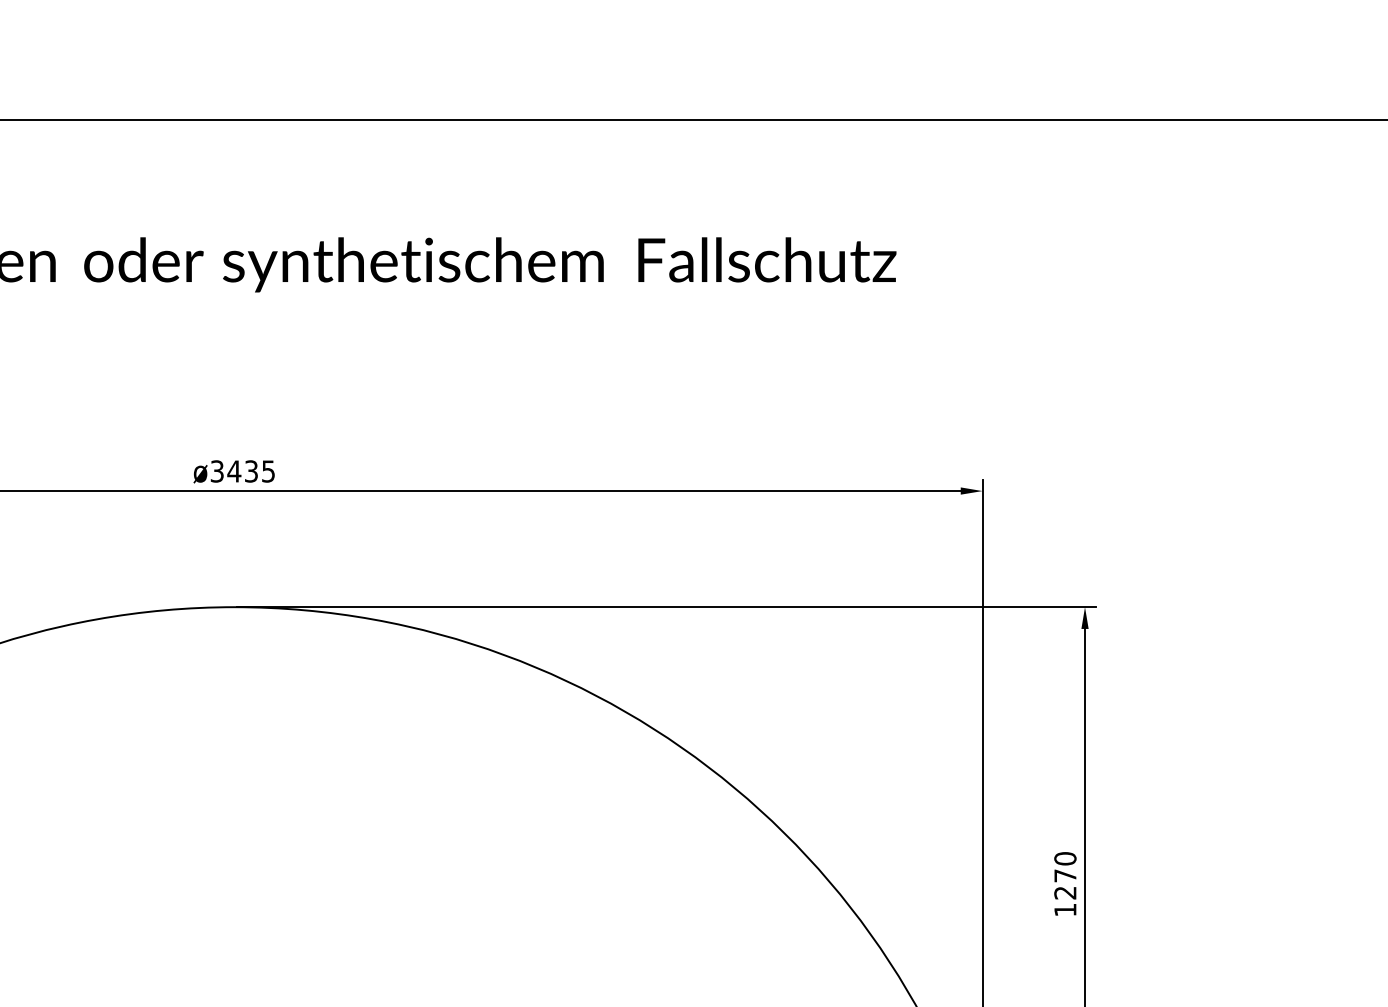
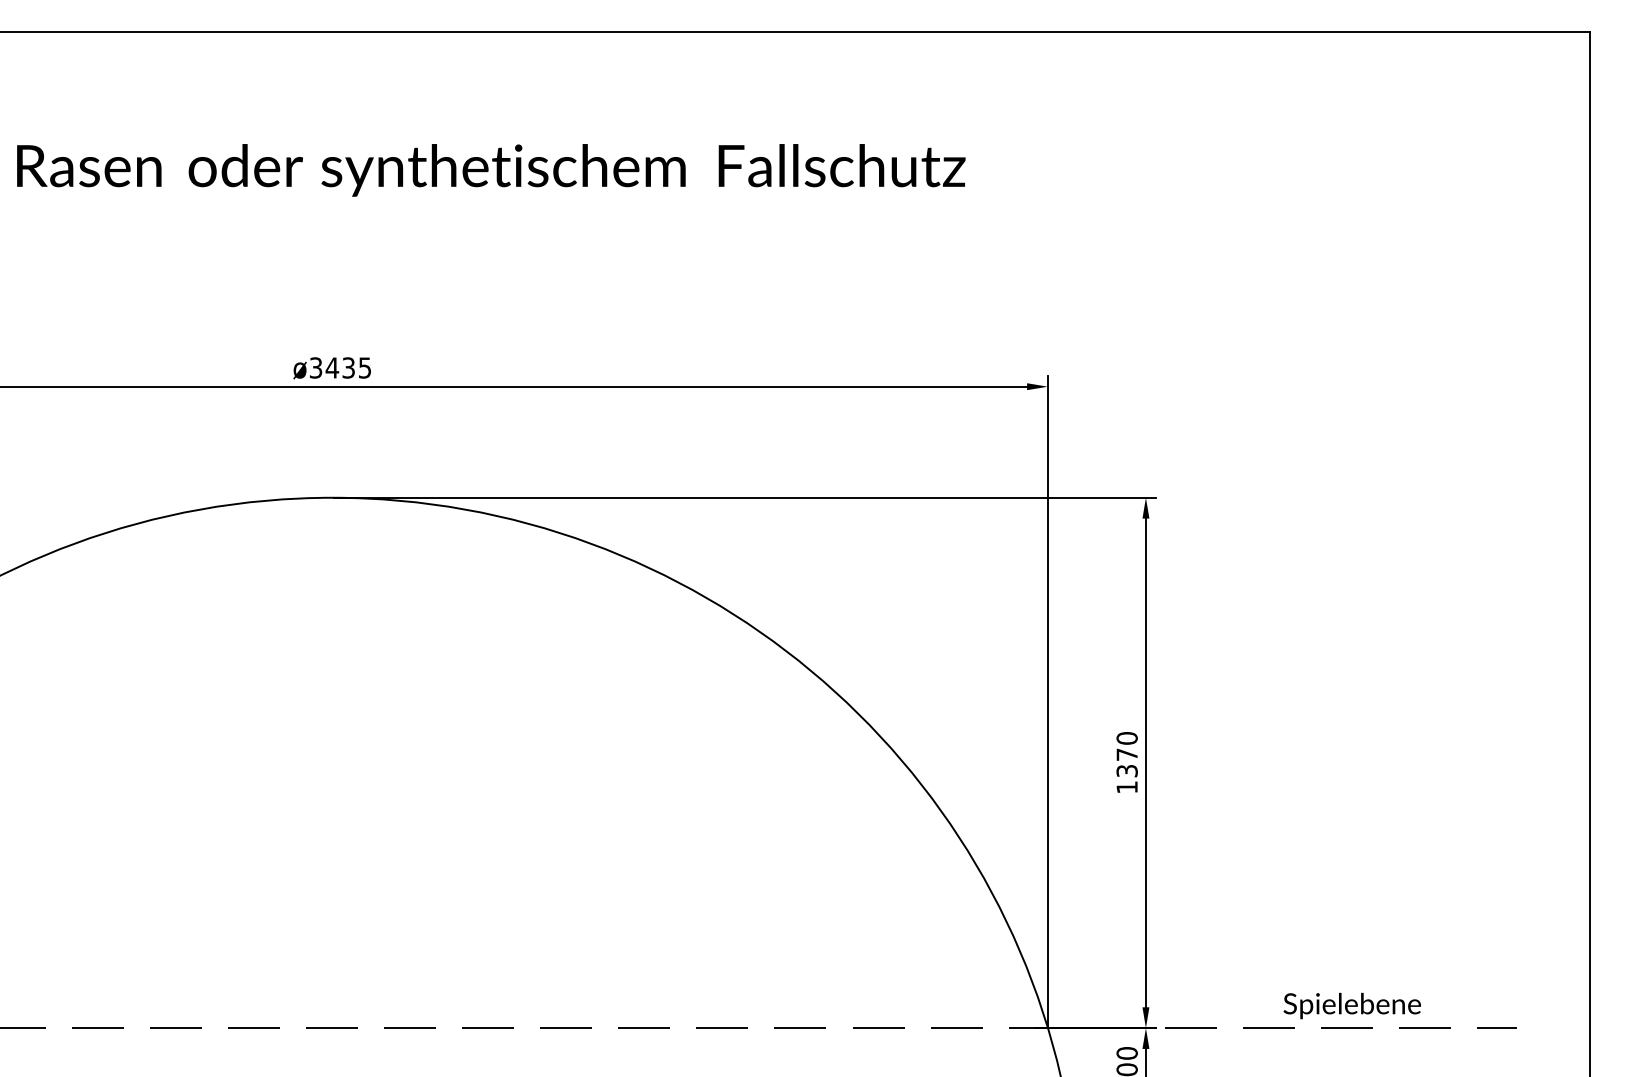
text: (1064, 893) -> (1126, 771), 1270 -> 1370

